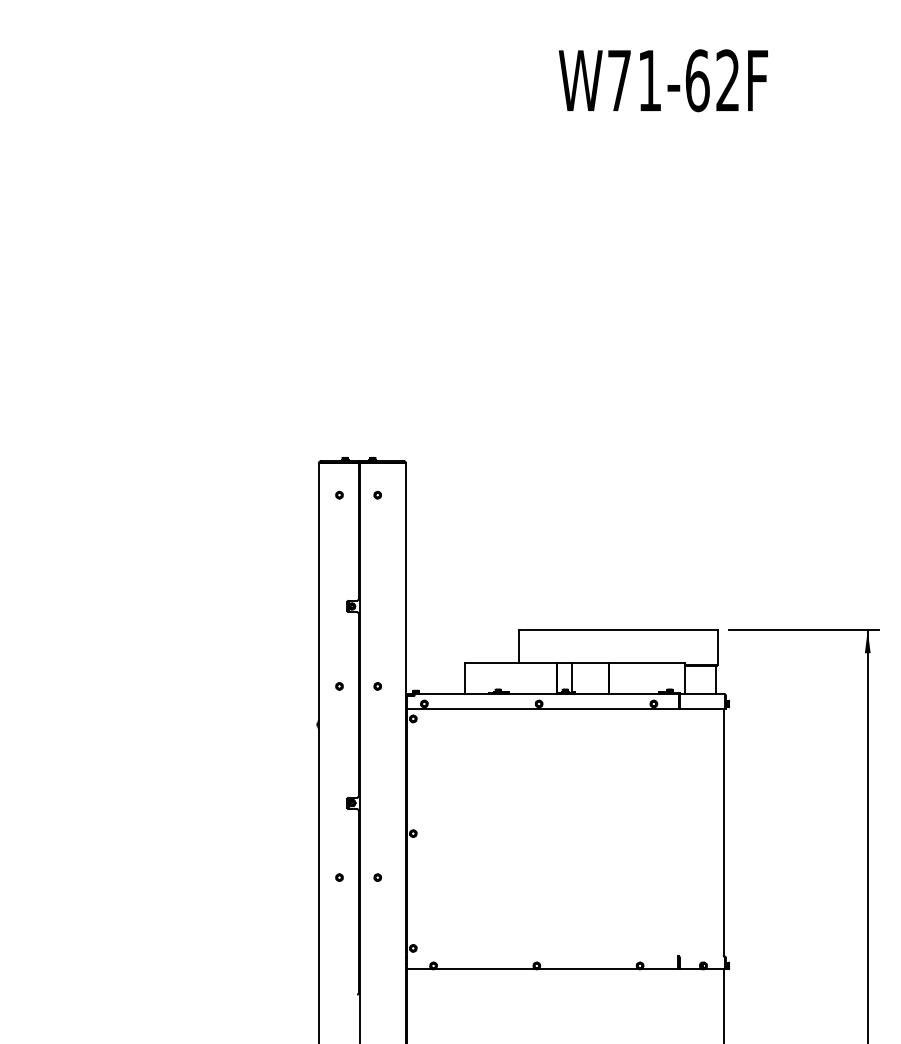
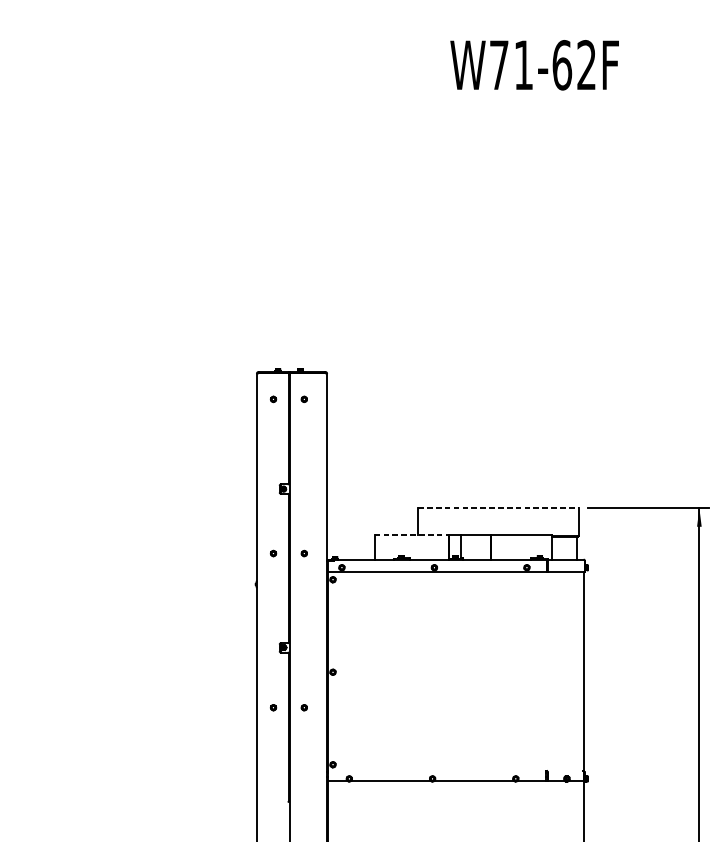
line: (618, 630) -> (498, 508), solid -> dashed
line: (510, 663) -> (411, 535), solid -> dashed

